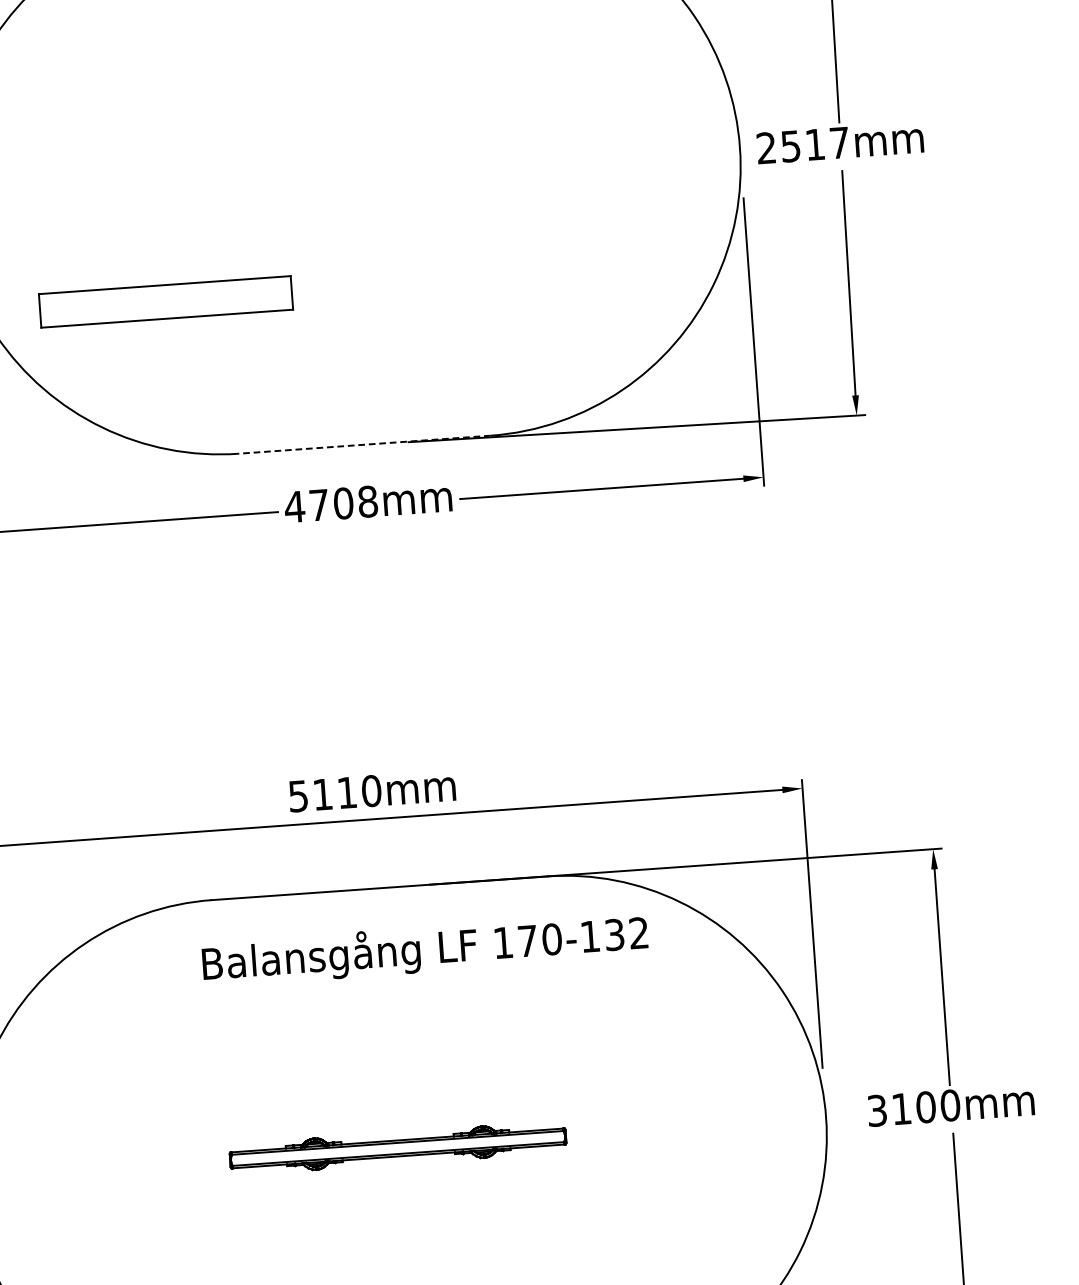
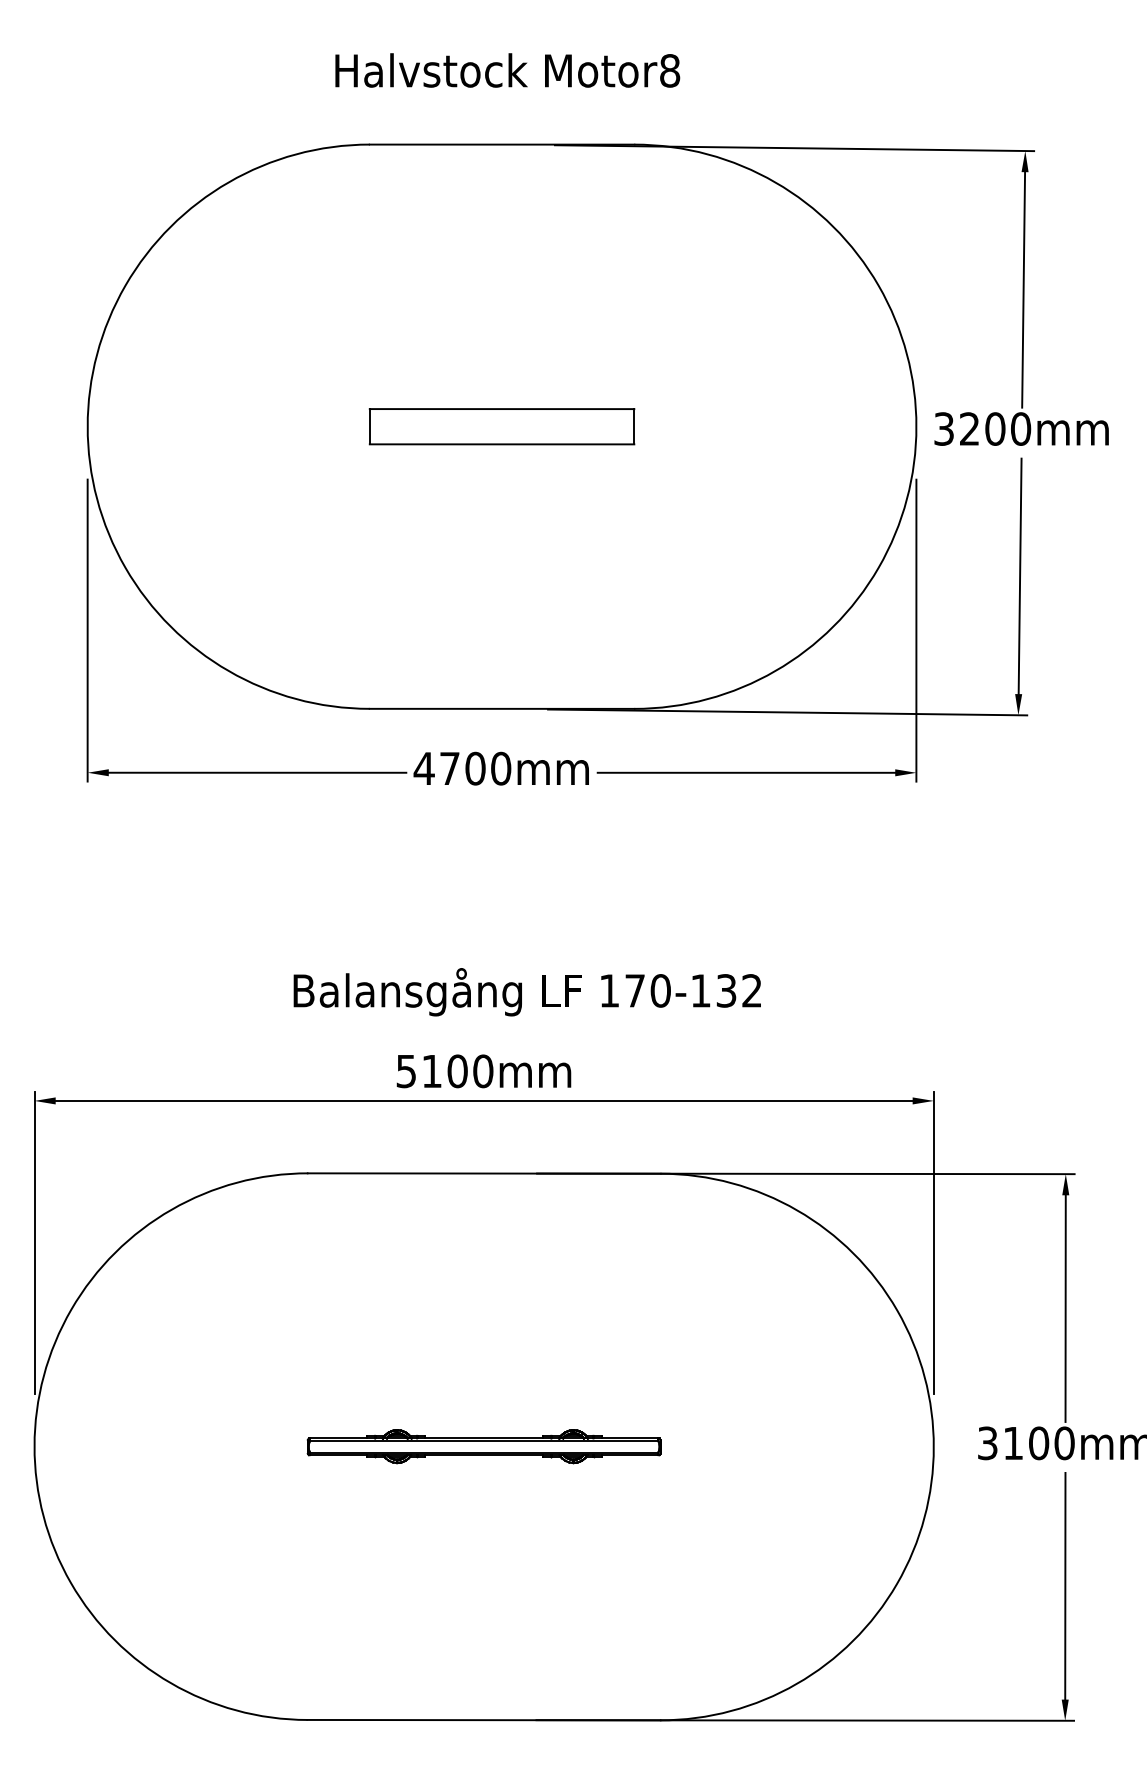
text: (803, 145) -> (982, 428), 2517mm -> 3200mm
part: (165, 301) -> (501, 426), moved
line: (364, 444) -> (501, 708), dashed -> solid
text: (368, 501) -> (501, 768), 4708mm -> 4700mm
text: (347, 792) -> (457, 1071), 5110mm -> 5100mm
text: (424, 950) -> (526, 992), moved

